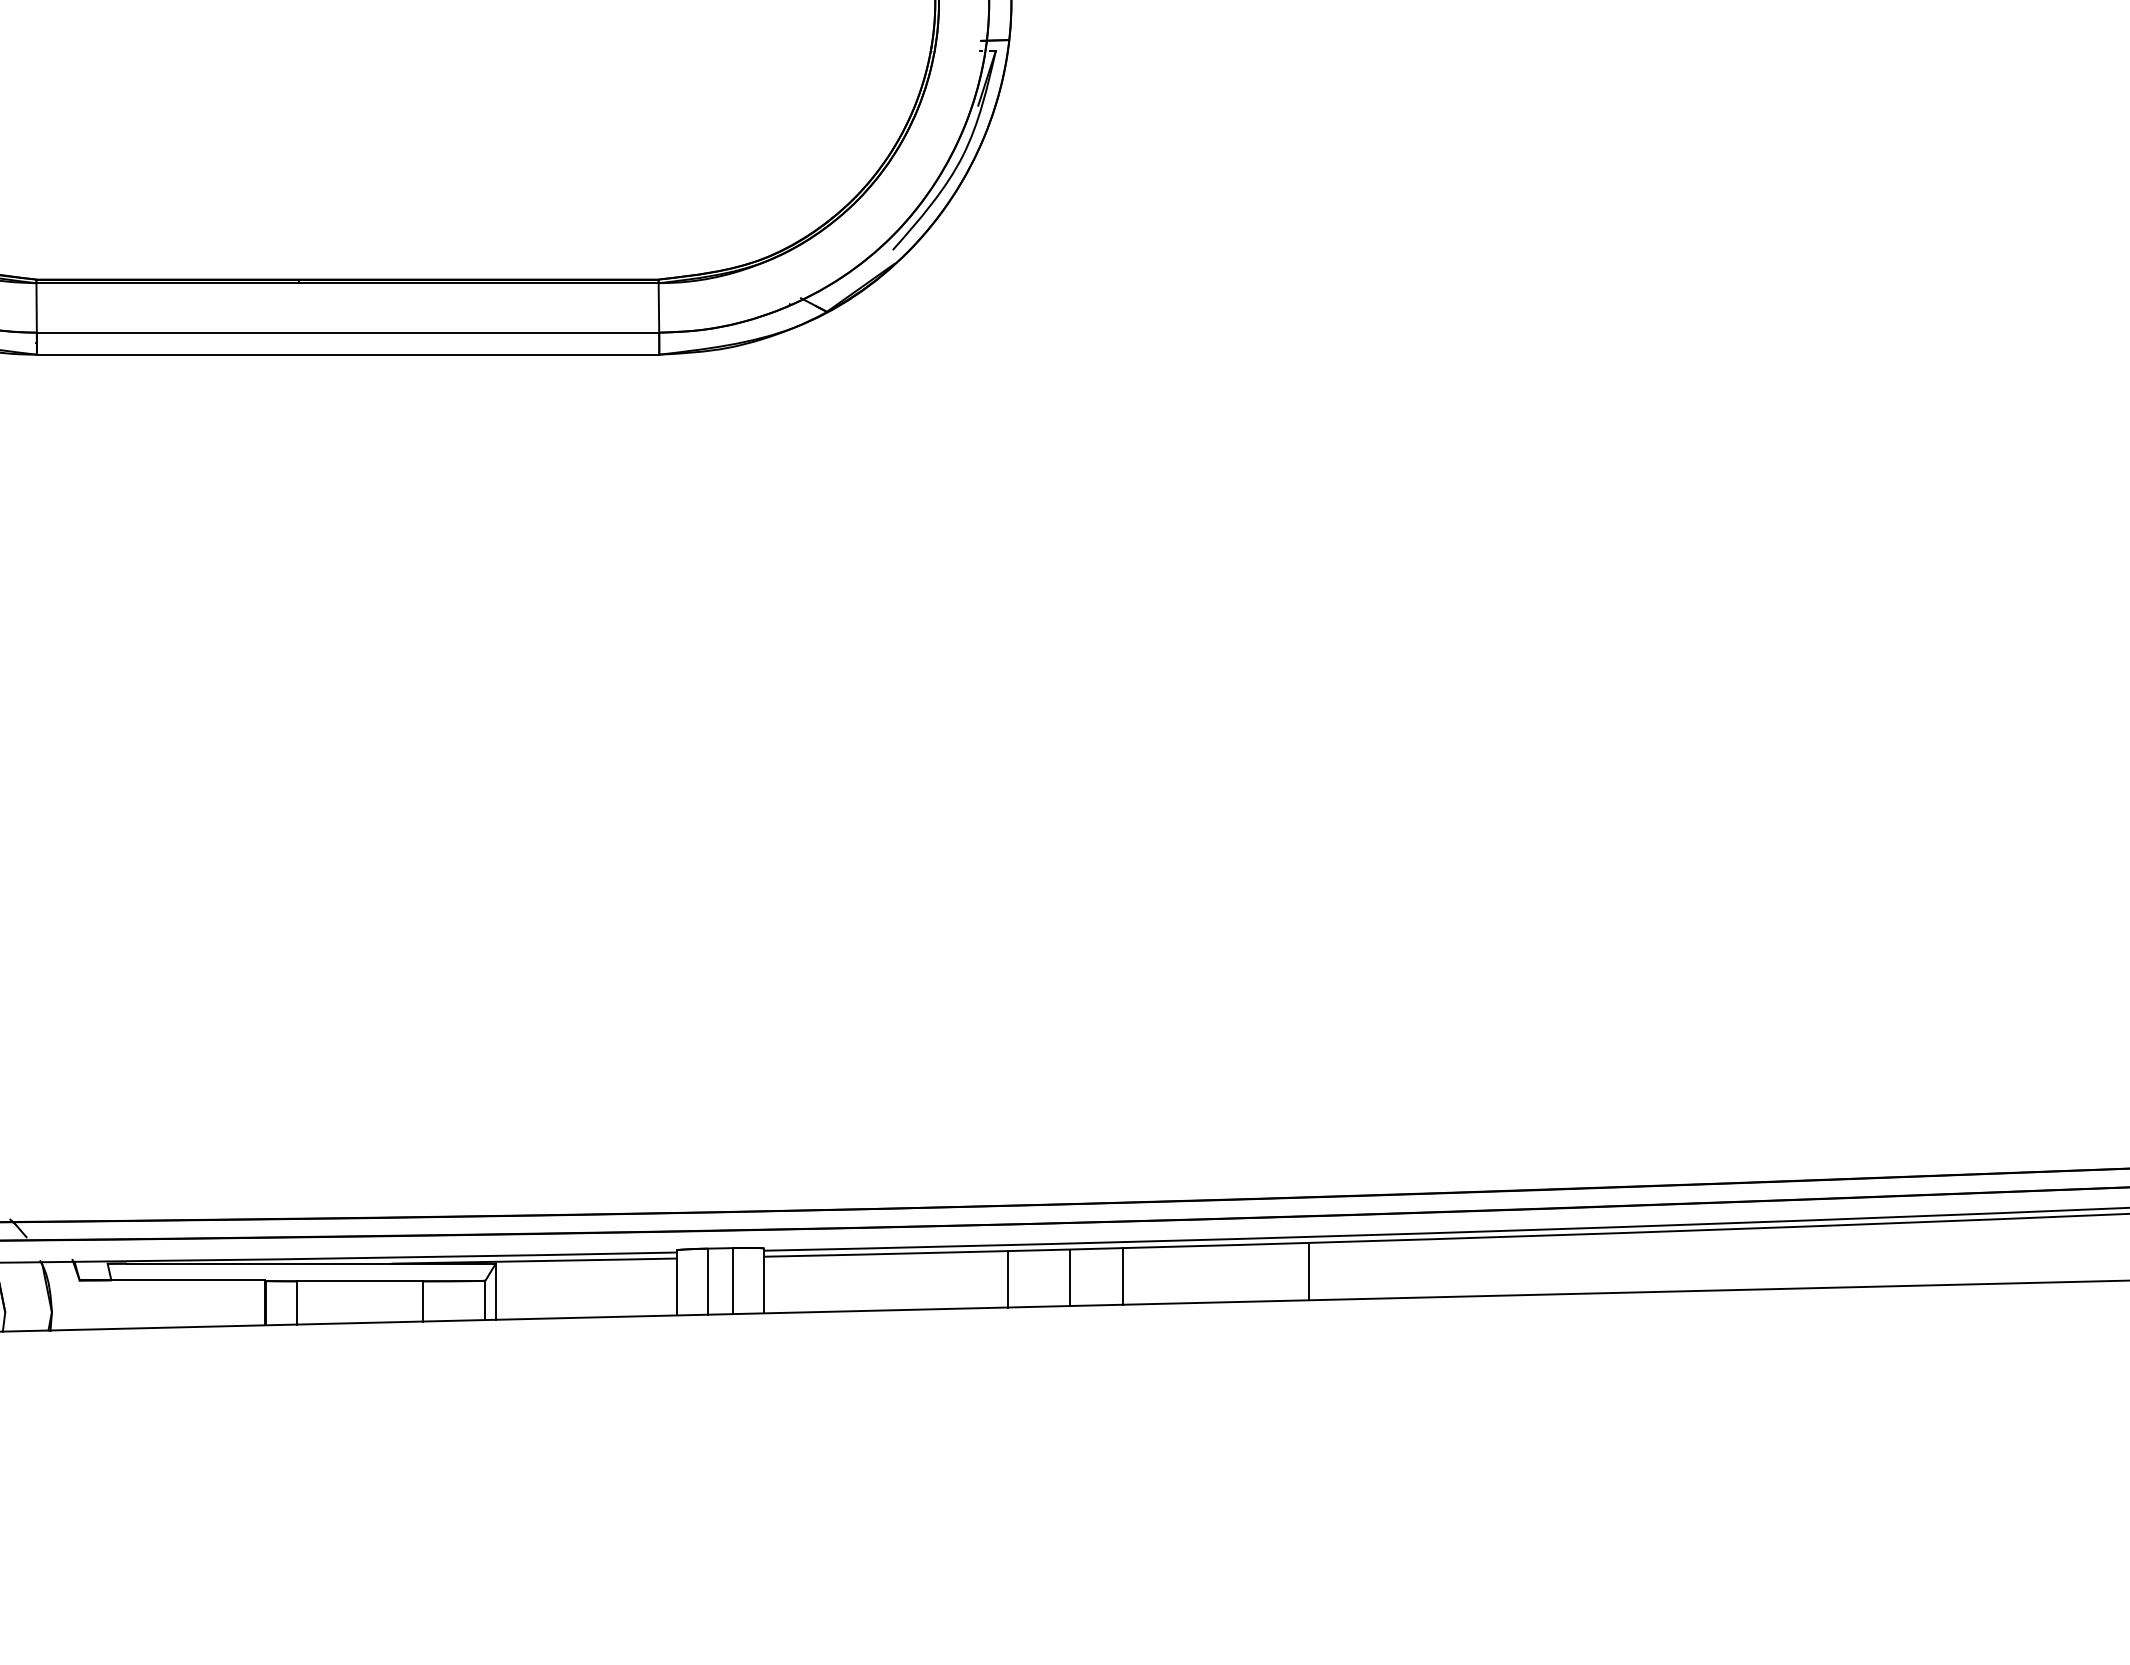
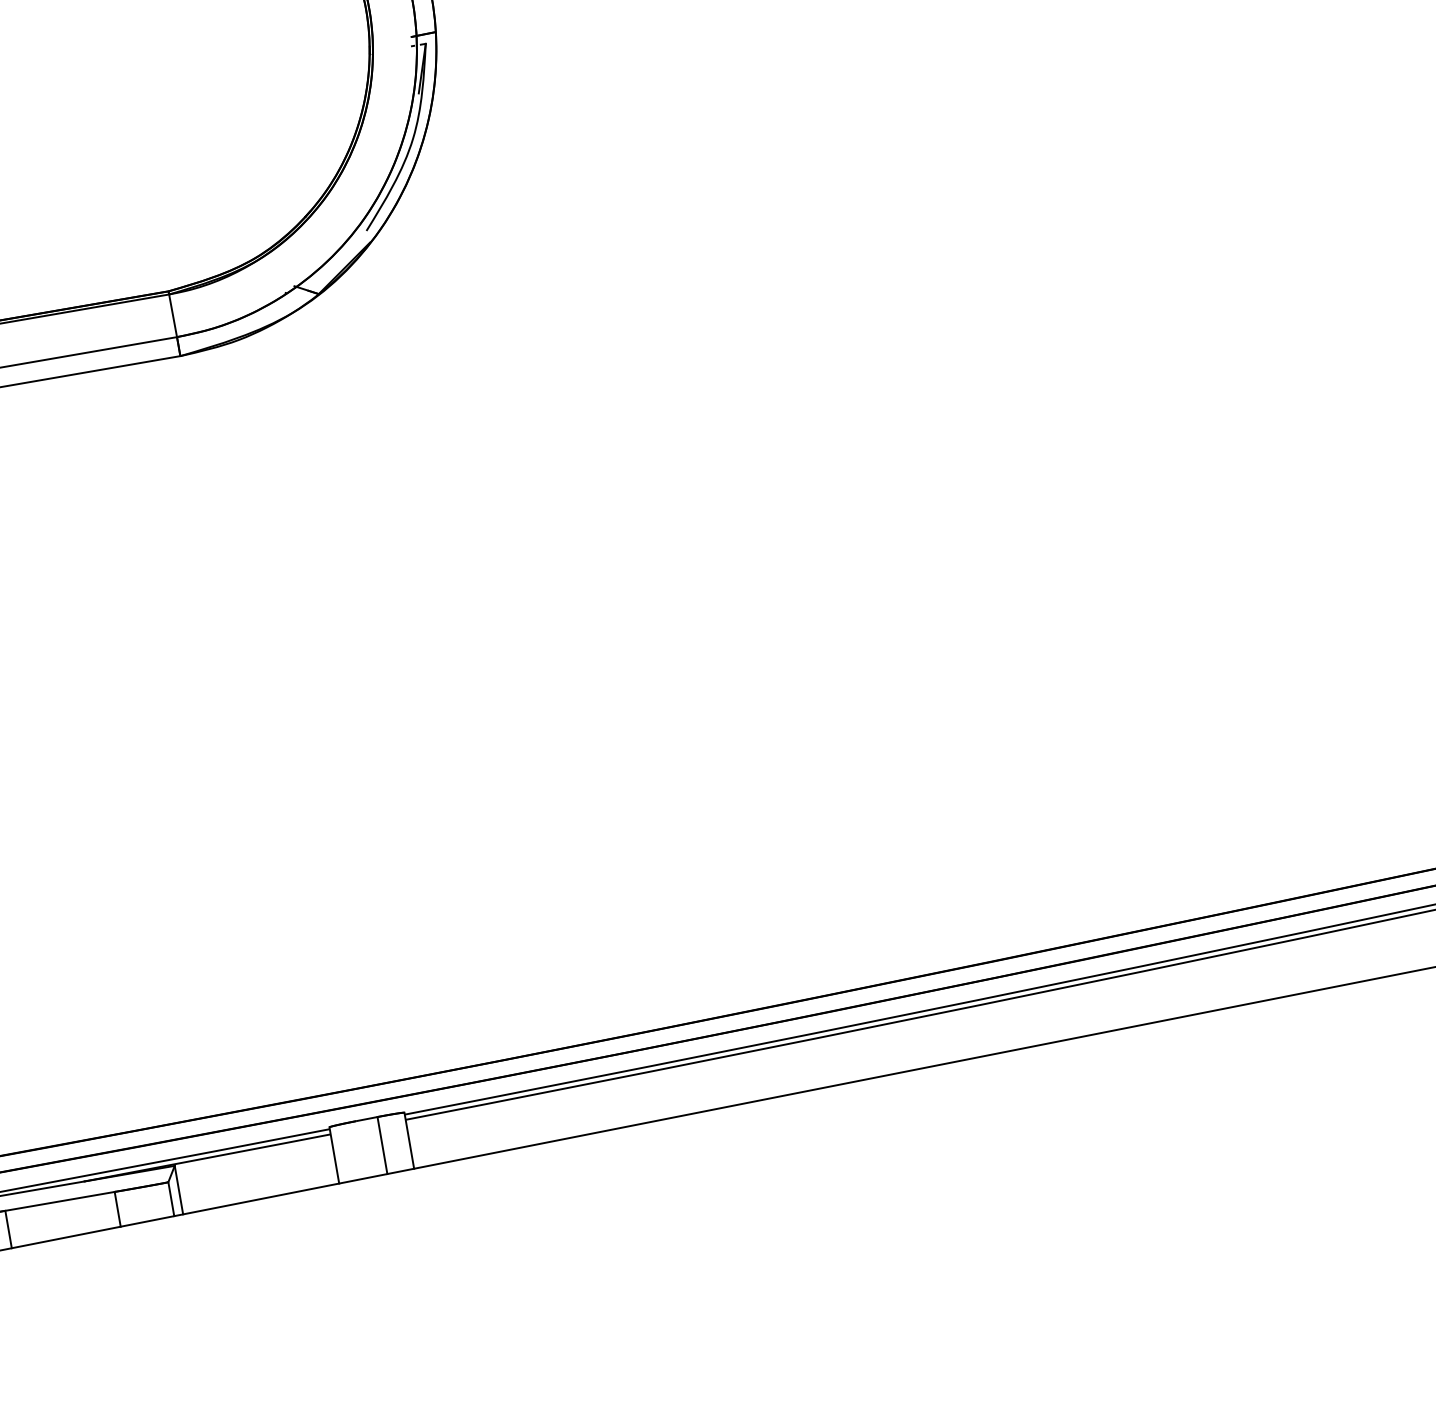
line: (1309, 1271) -> (878, 1051), removed
line: (1122, 1276) -> (718, 1083), removed
line: (1070, 1277) -> (673, 1092), removed
line: (1007, 1279) -> (619, 1103), removed
line: (708, 1281) -> (361, 1149), removed

